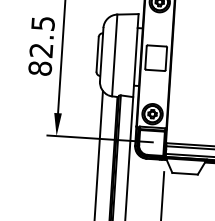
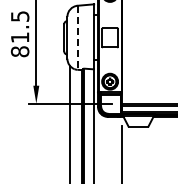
text: (40, 50) -> (19, 37), 82.5 -> 81.5
line: (114, 56) -> (77, 38), solid -> dashed

